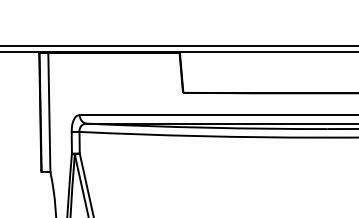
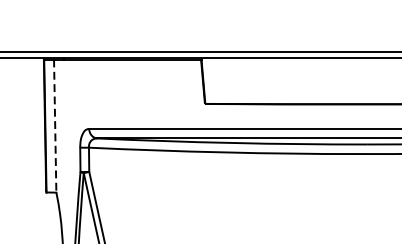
line: (49, 113) -> (55, 127), solid -> dashed

